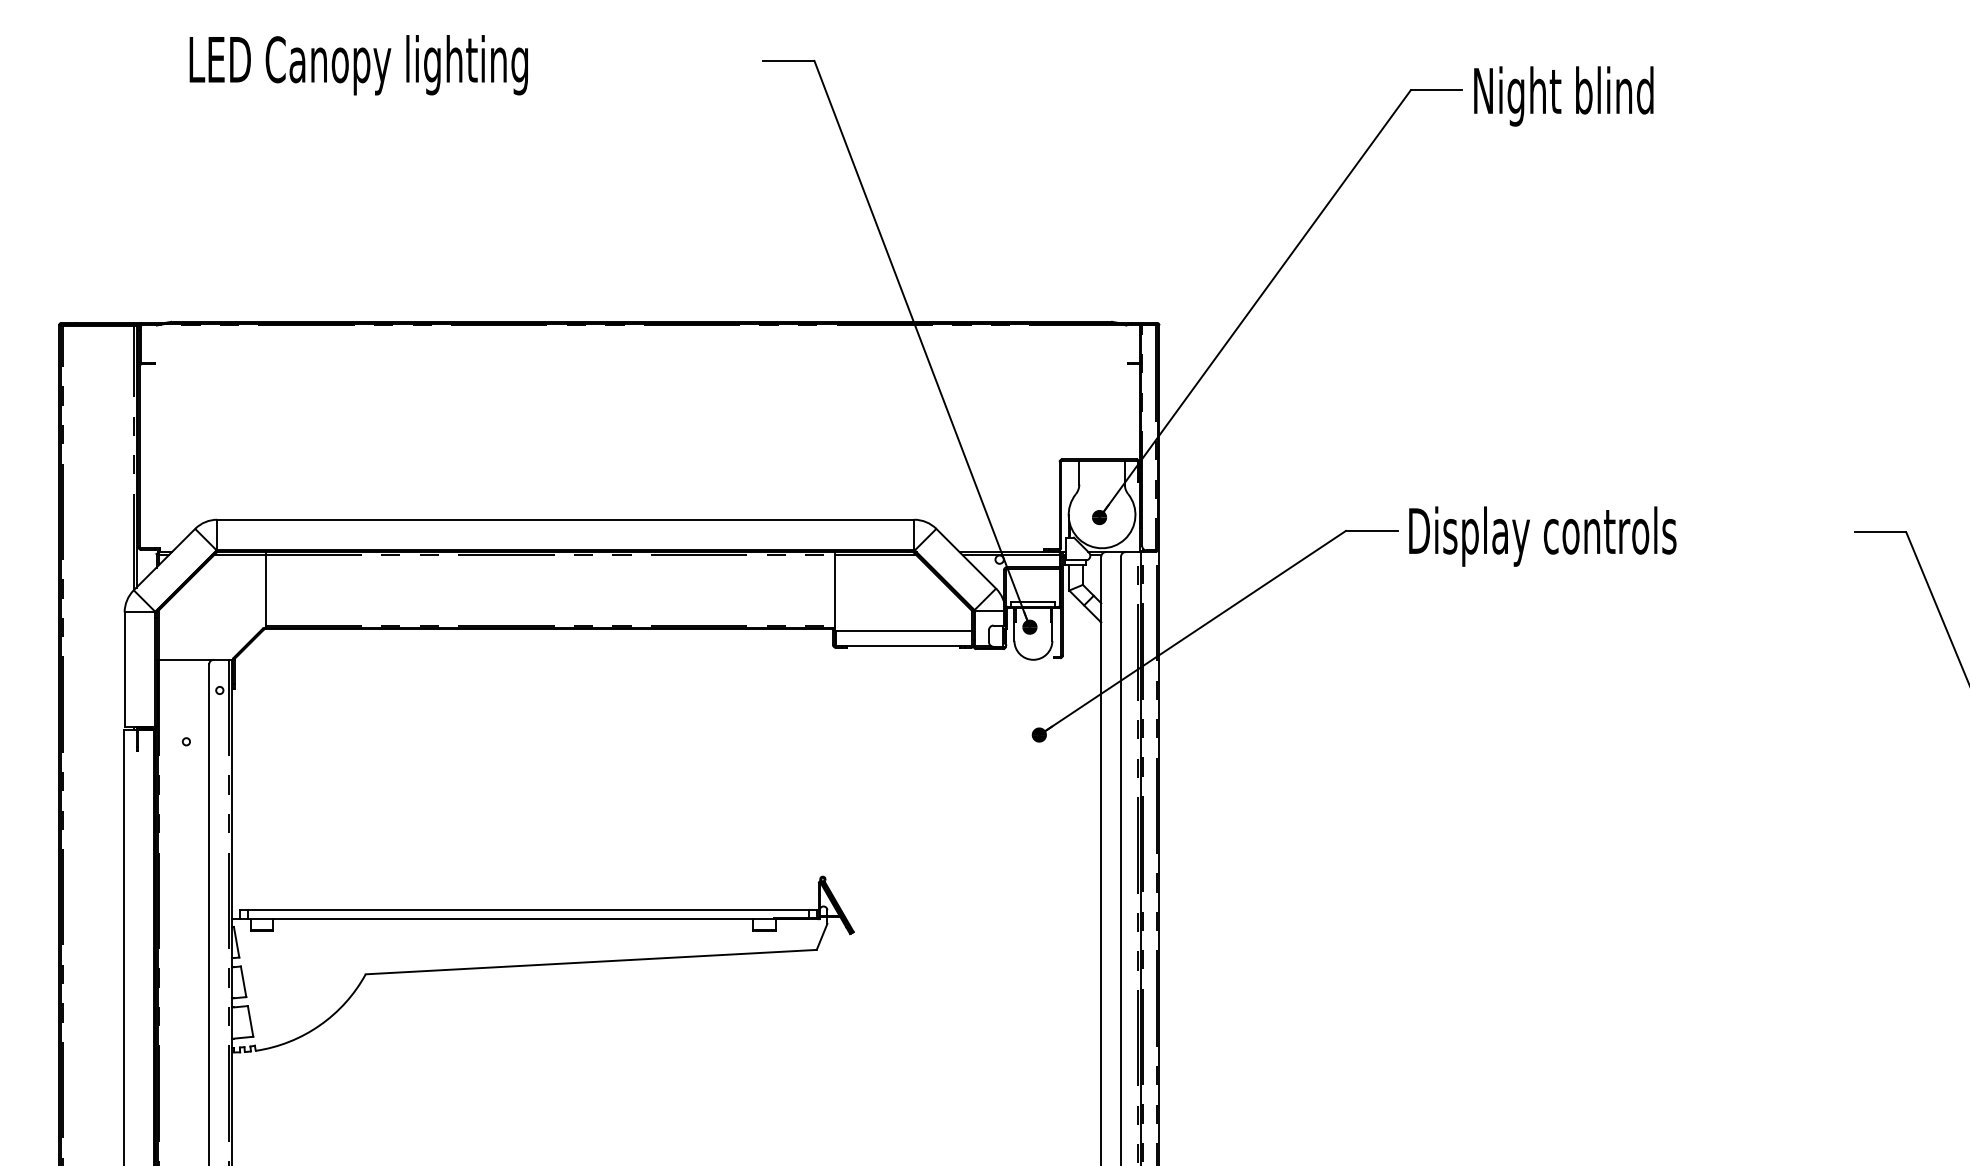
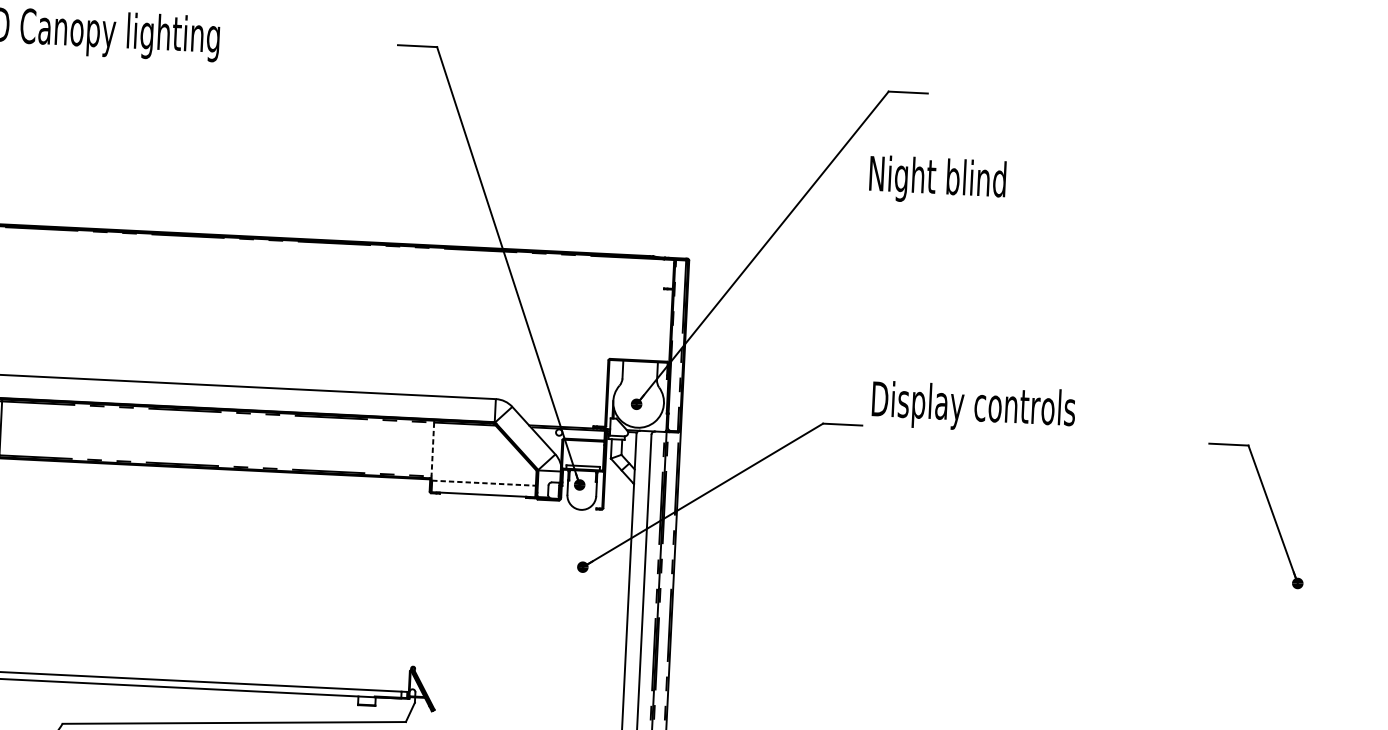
text: (1563, 96) -> (937, 180), moved
text: (1542, 536) -> (973, 407), moved
line: (834, 590) -> (432, 449), solid -> dashed
line: (904, 631) -> (484, 483), solid -> dashed

